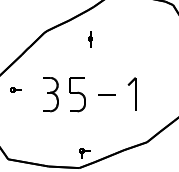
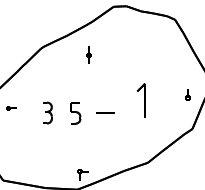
part: (50, 94) -> (47, 112), size x0.6
part: (77, 94) -> (75, 113), size x0.6
part: (131, 94) -> (140, 100), moved

